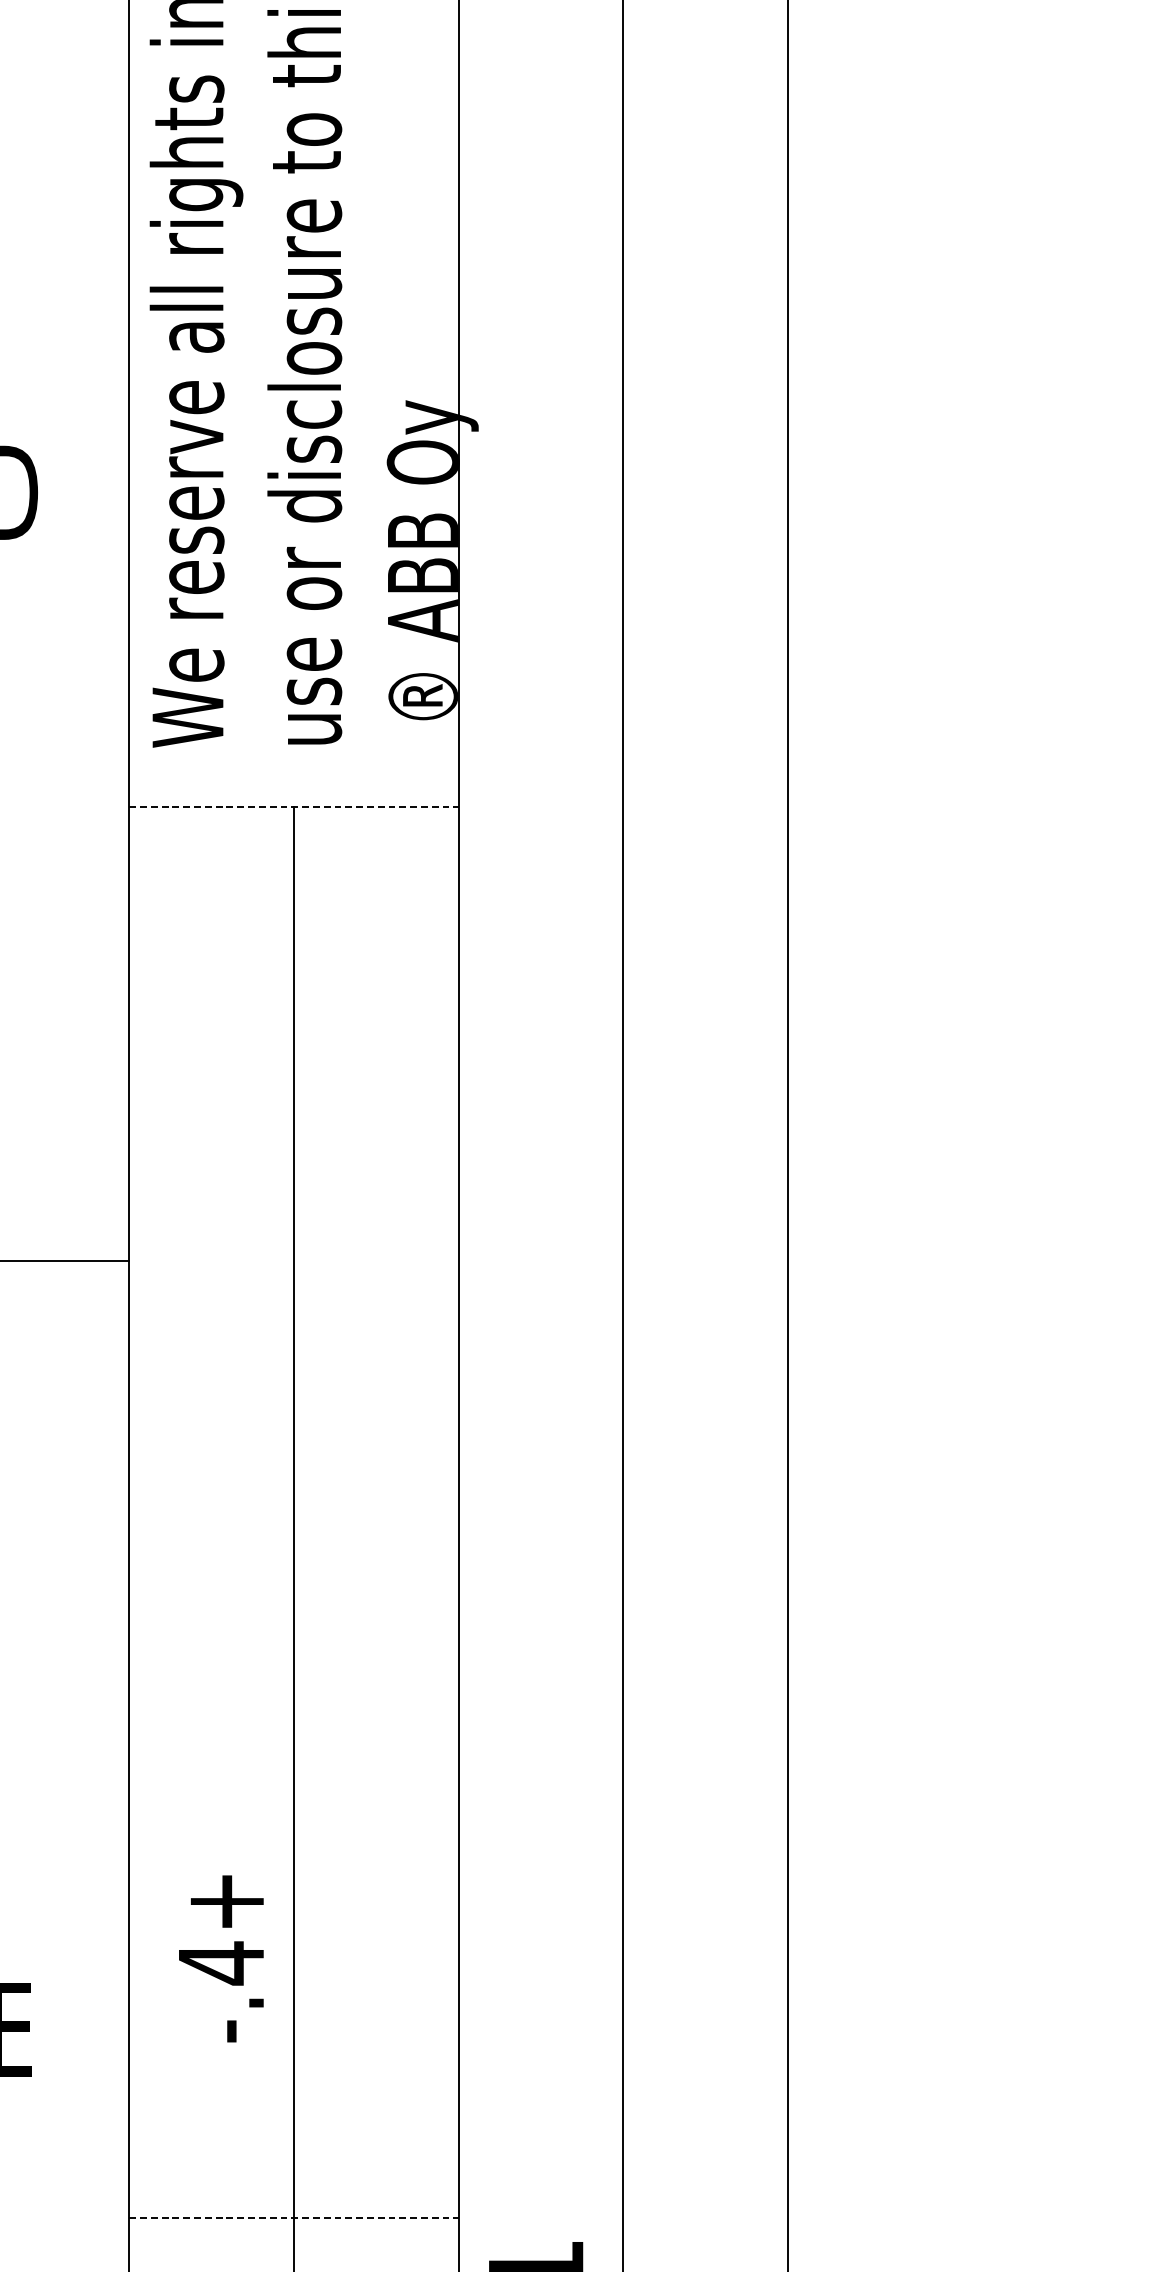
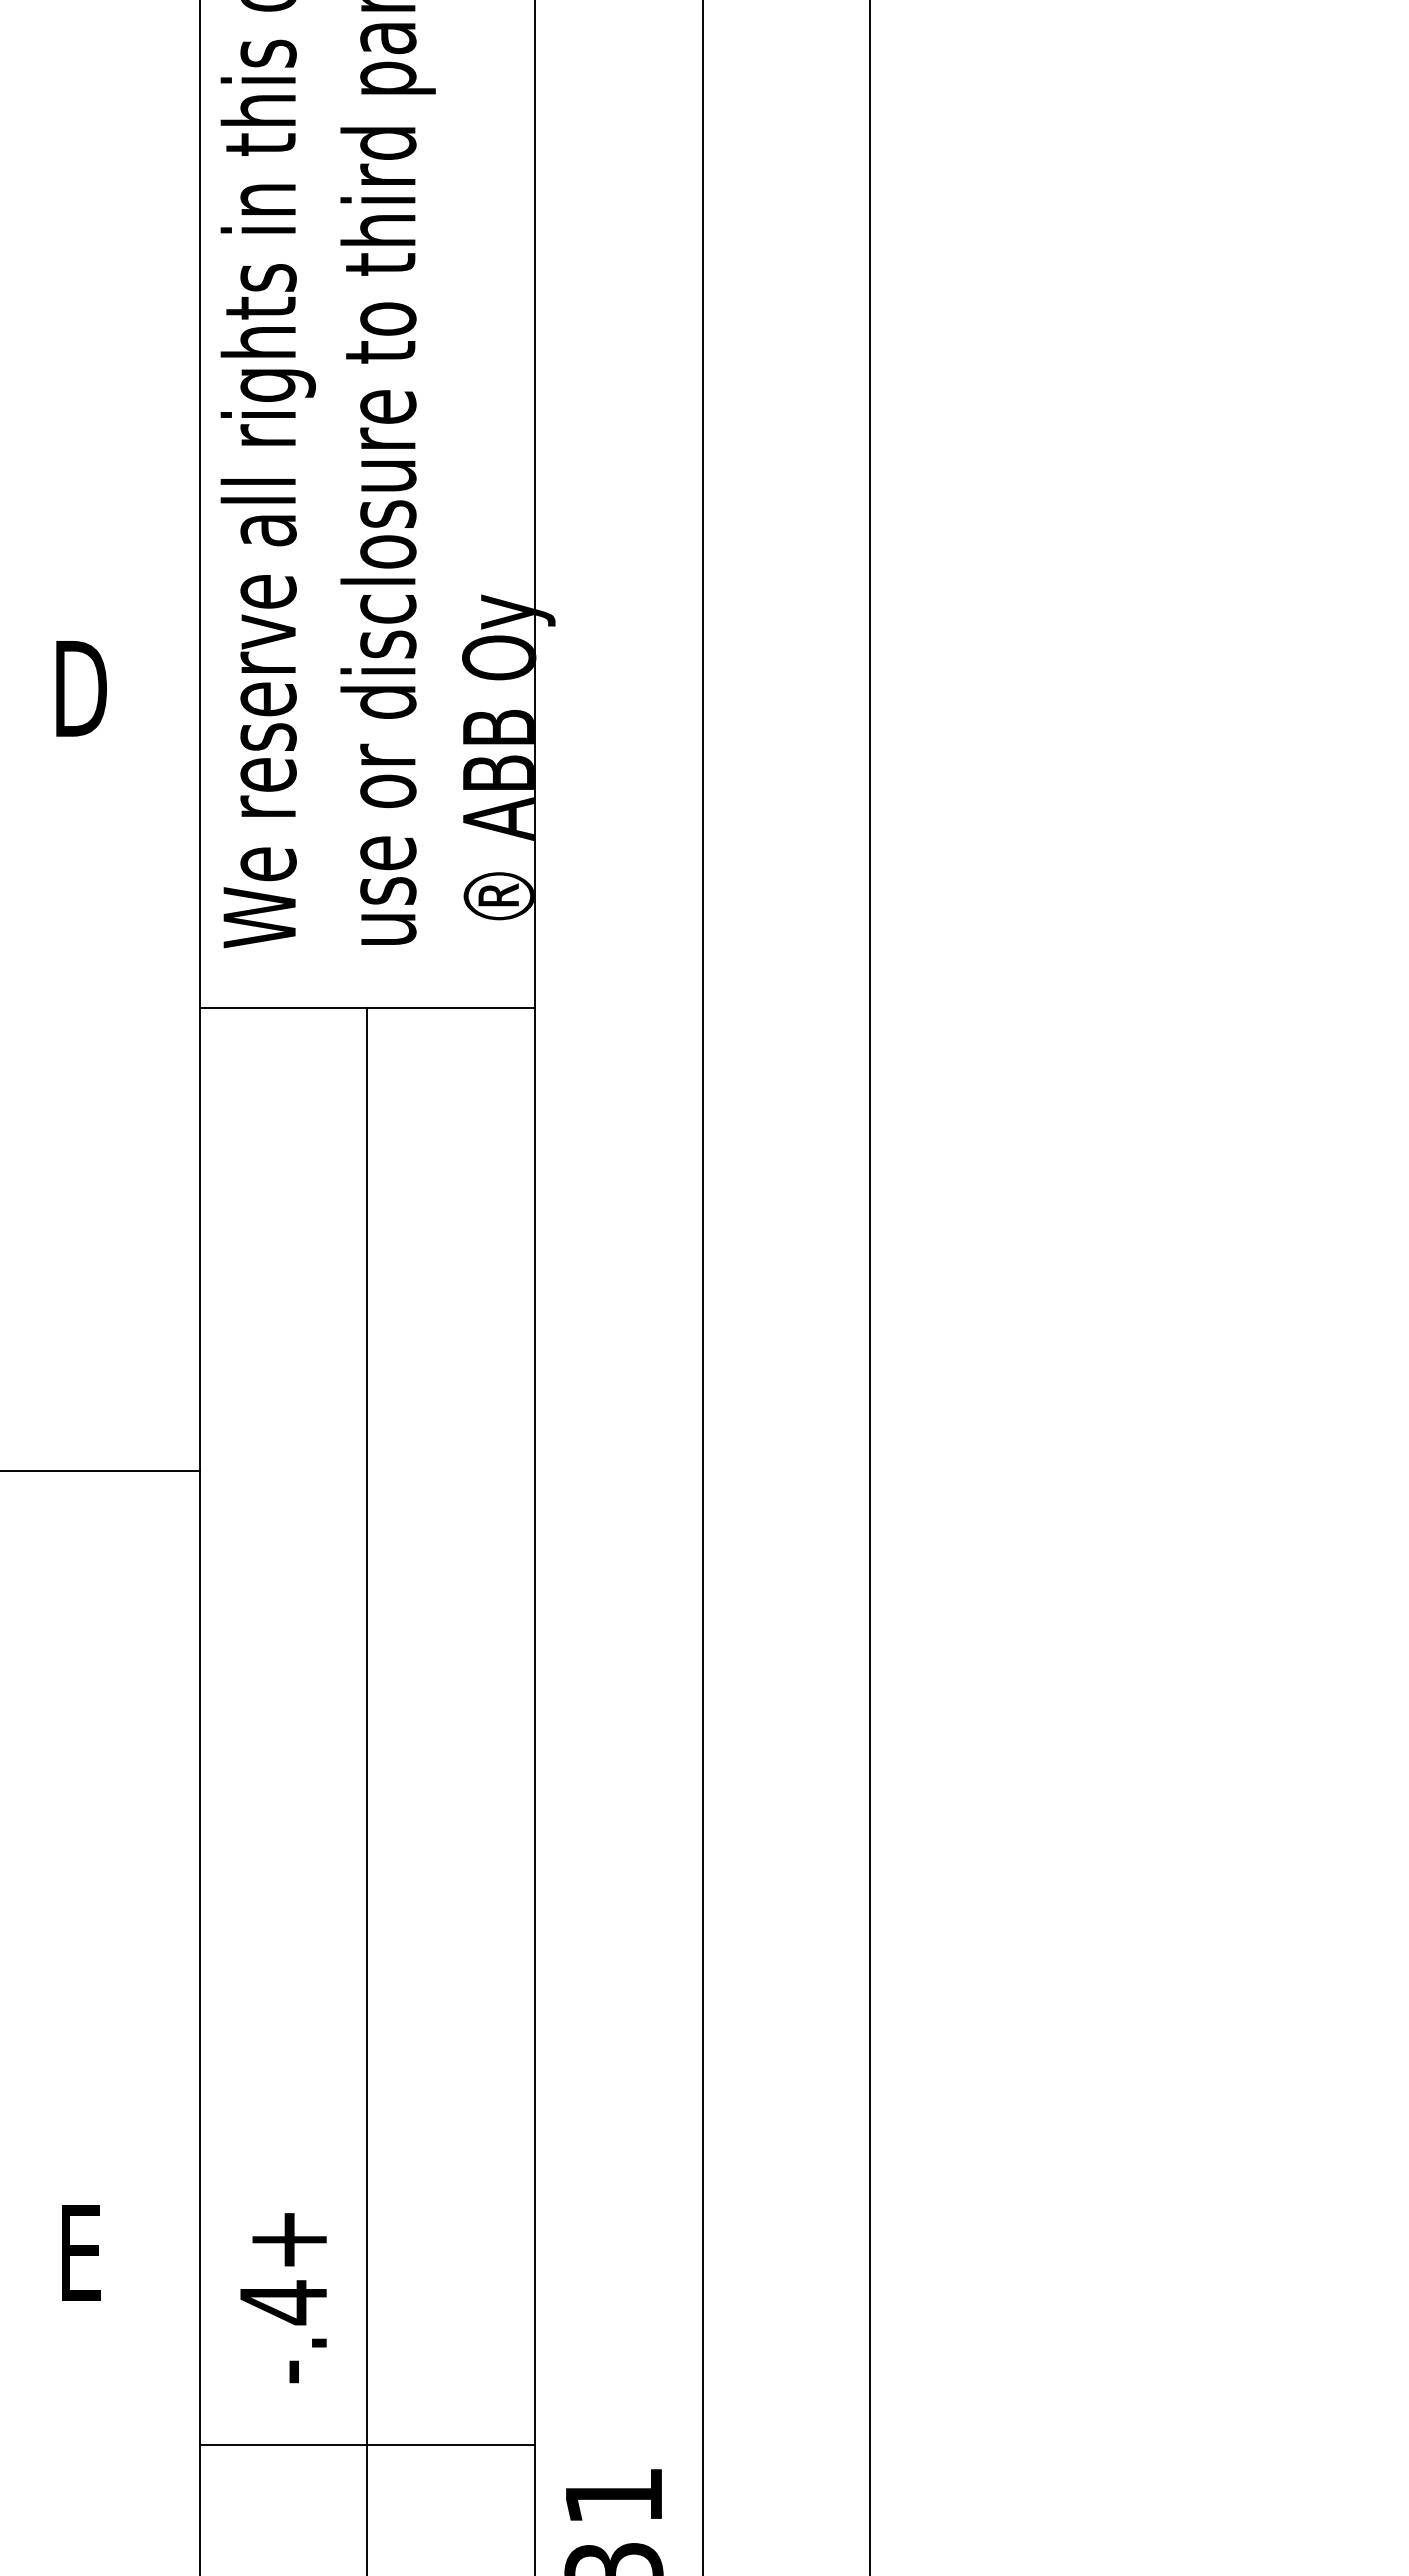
line: (293, 806) -> (367, 1008), dashed -> solid
text: (221, 1959) -> (283, 2298), moved
line: (293, 2217) -> (367, 2444), dashed -> solid

